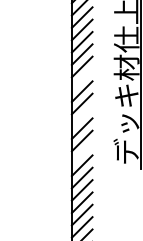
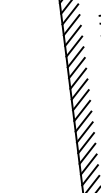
line: (81, 79) -> (74, 57), added
line: (81, 116) -> (78, 89), added
line: (81, 153) -> (82, 121), added

